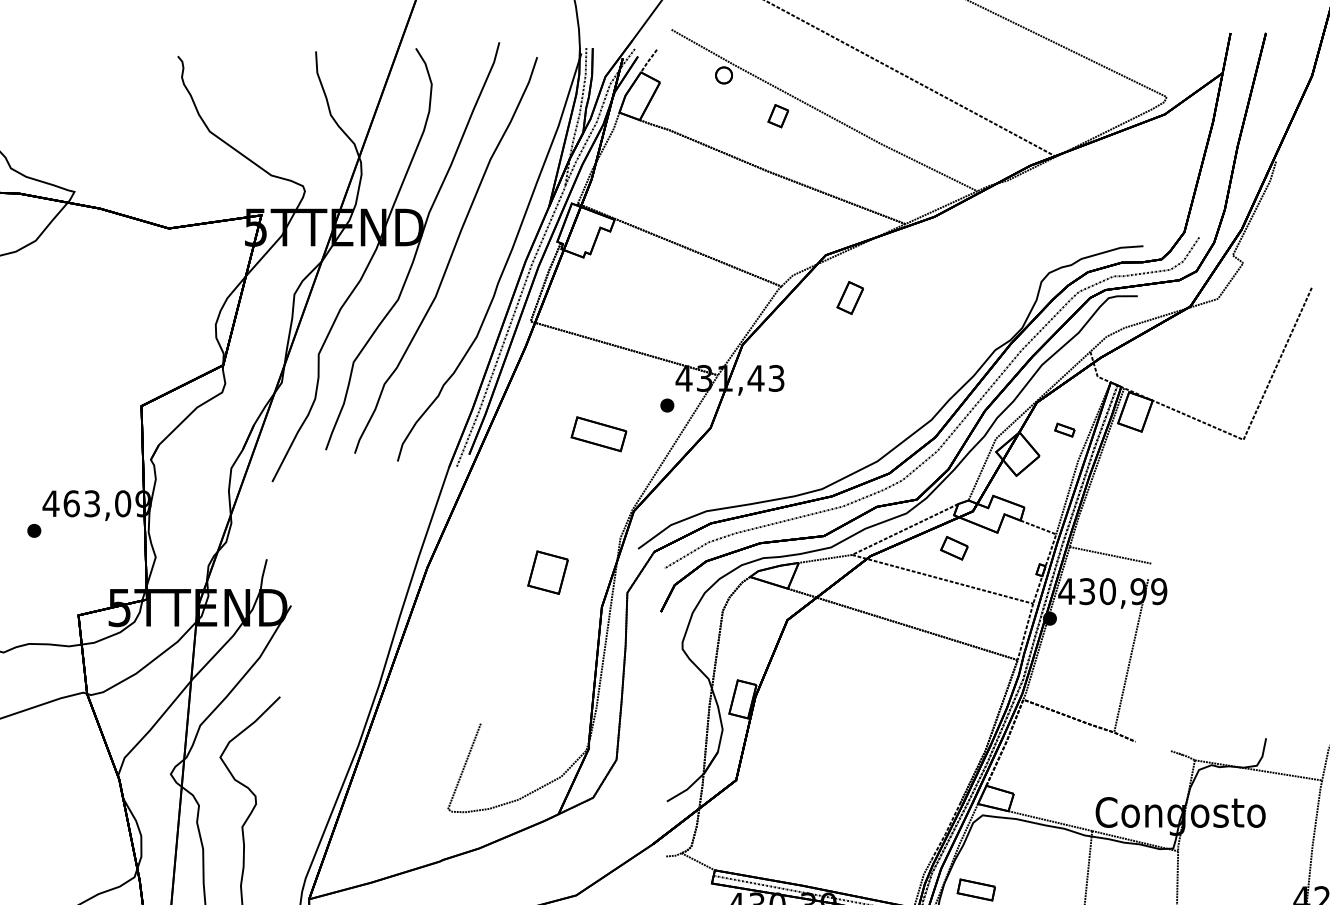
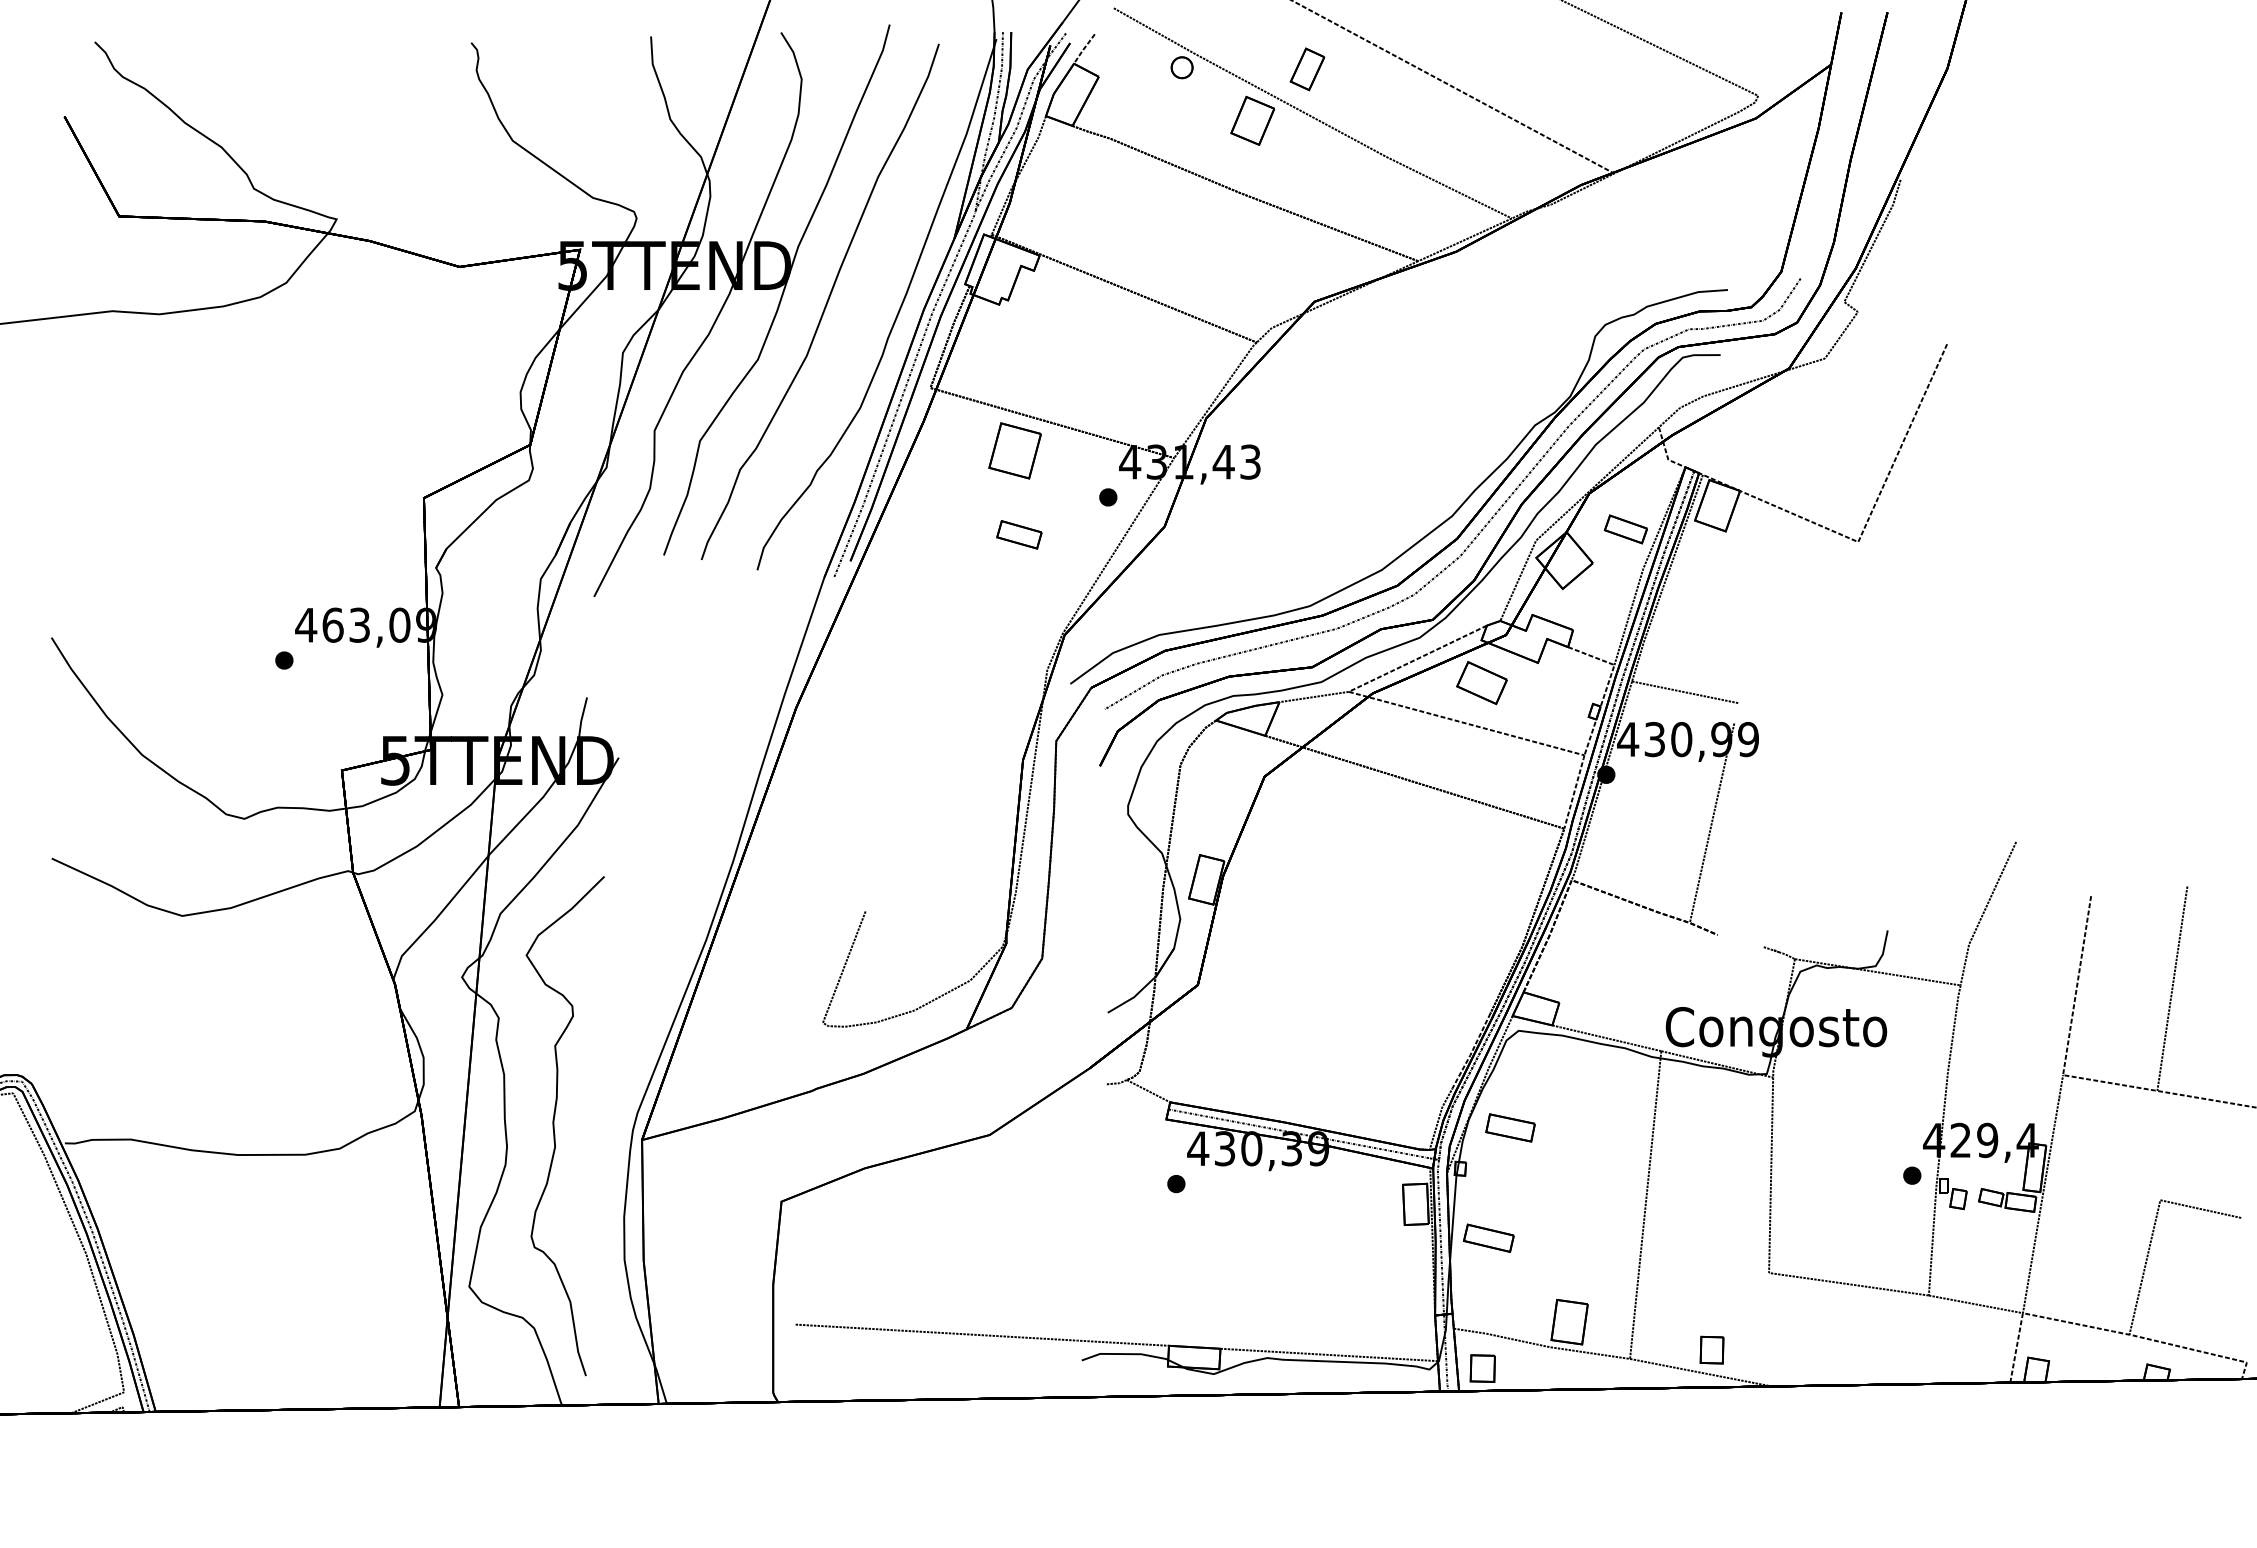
part: (778, 115) -> (1252, 120), size x1.67
part: (850, 298) -> (1307, 69), moved
part: (1064, 430) -> (1625, 529), size x1.67
part: (599, 434) -> (1019, 534), size x0.62
part: (954, 548) -> (1481, 683), size x1.43
part: (547, 572) -> (1014, 450), moved

